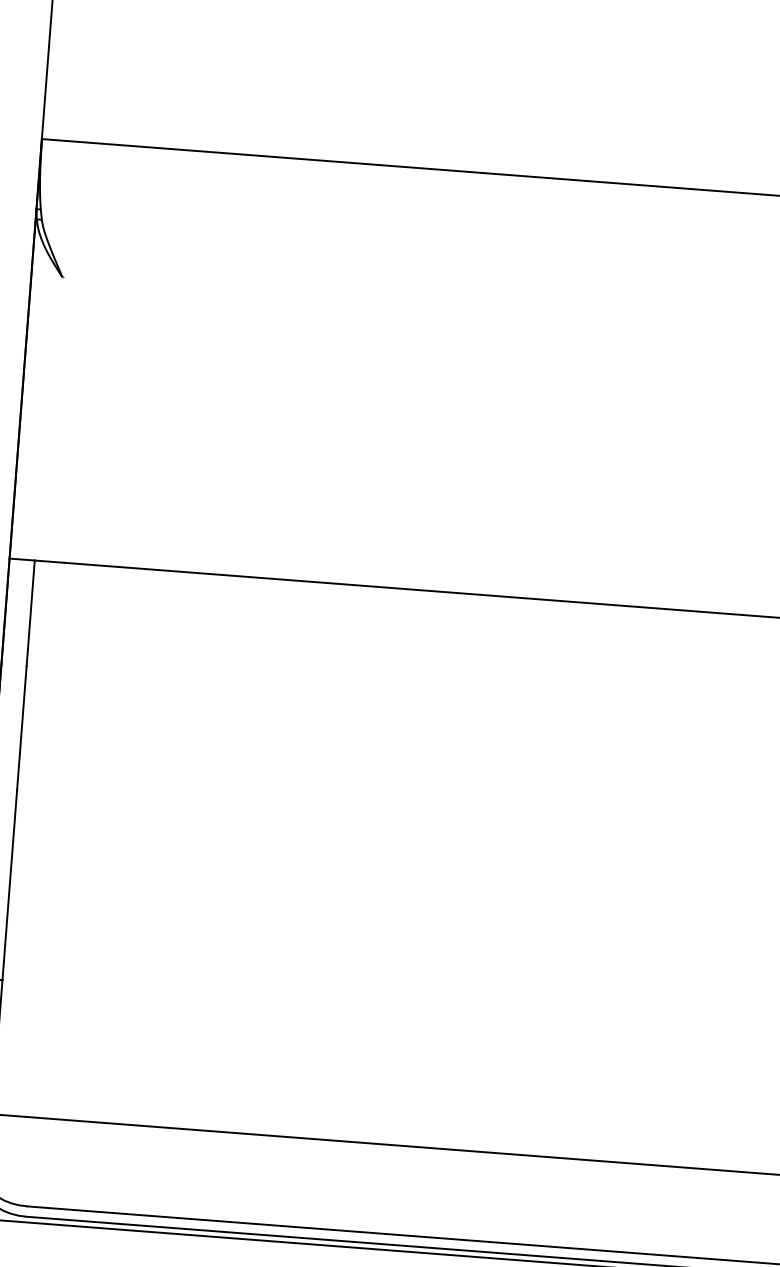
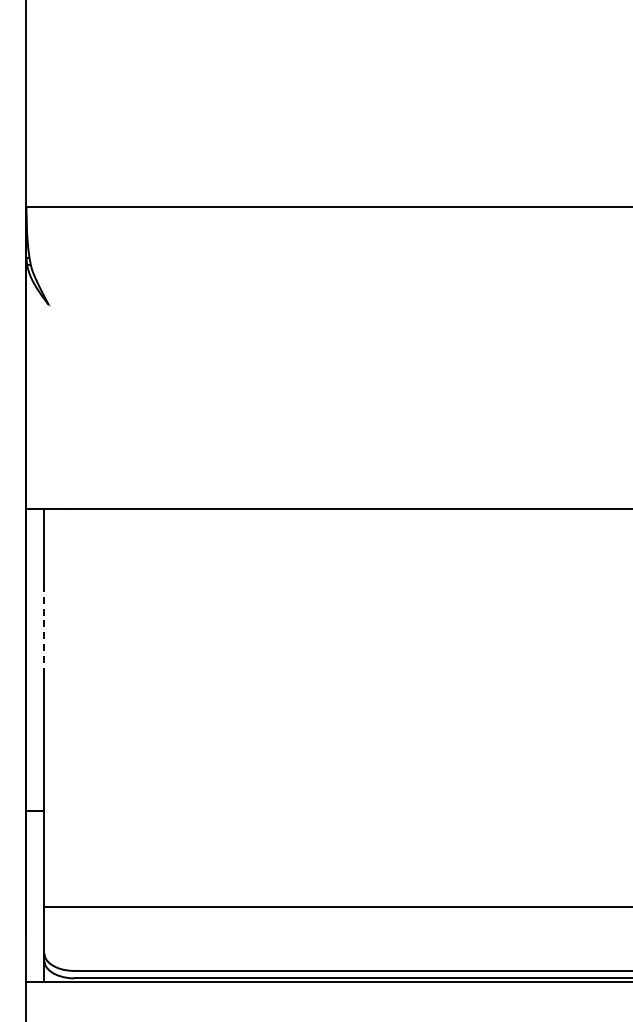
line: (21, 728) -> (44, 629), solid -> dashed

